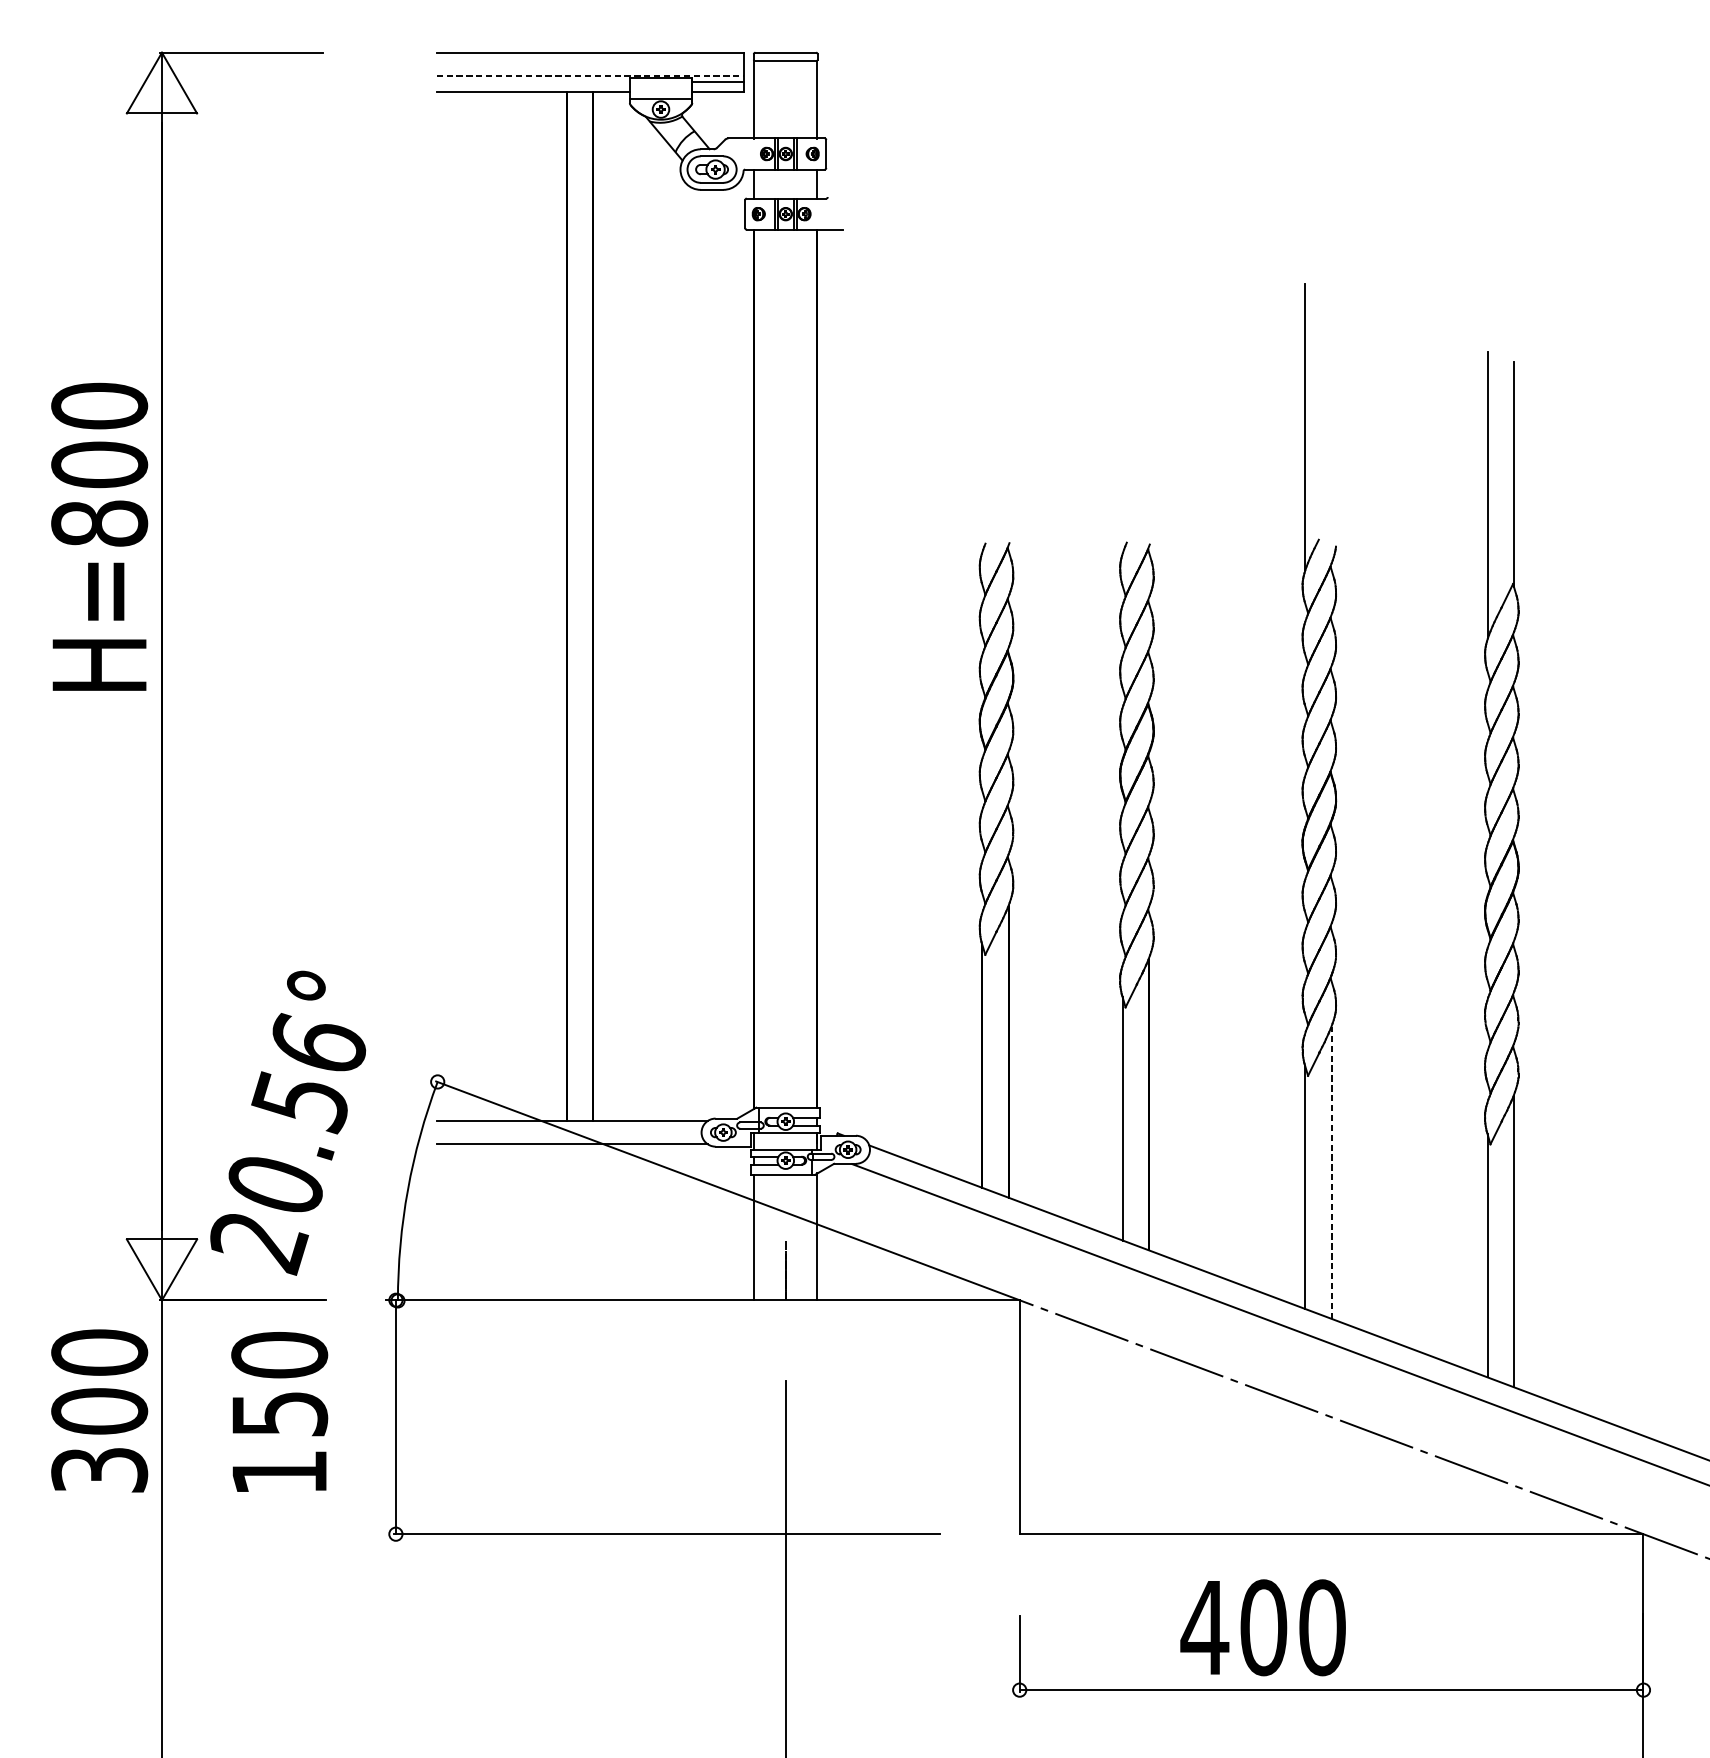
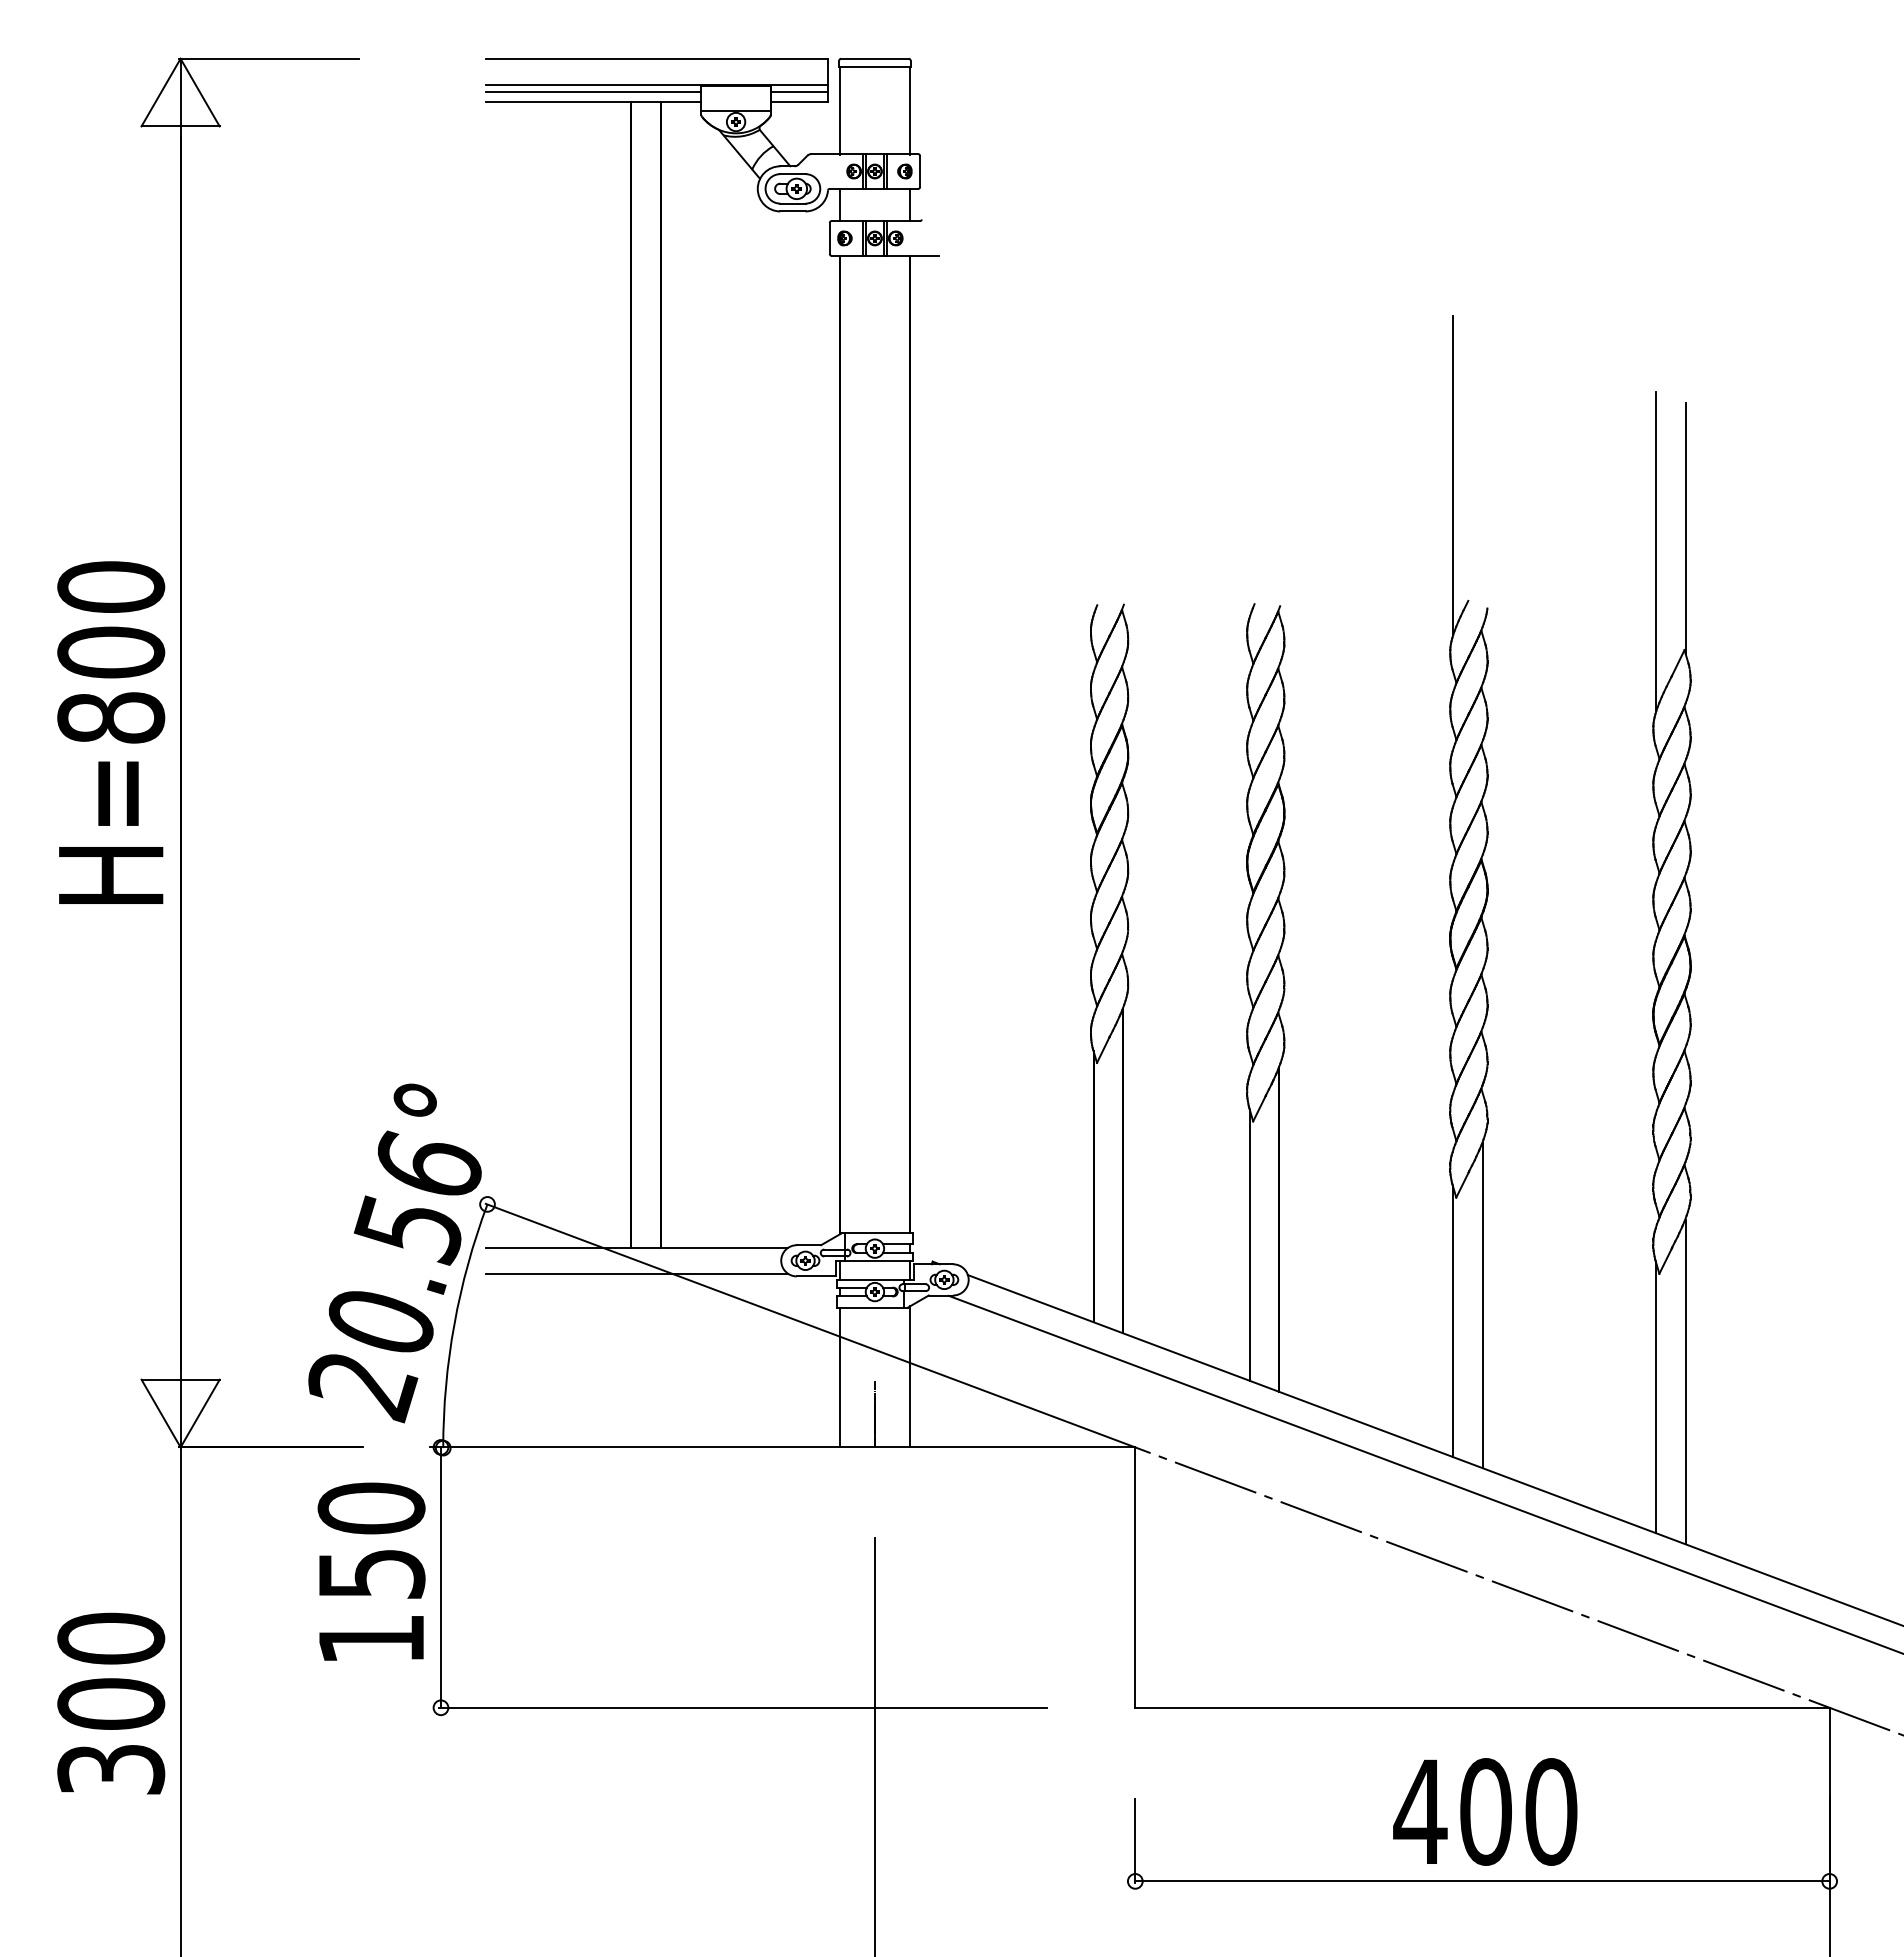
line: (590, 75) -> (657, 84), dashed -> solid
line: (532, 82) -> (593, 91), added
text: (99, 536) -> (111, 732), moved
text: (287, 1123) -> (394, 1253), moved
line: (1331, 1172) -> (1482, 1305), dashed -> solid
text: (99, 1410) -> (111, 1703), moved
text: (279, 1411) -> (371, 1571), moved
text: (1263, 1627) -> (1485, 1811), moved

